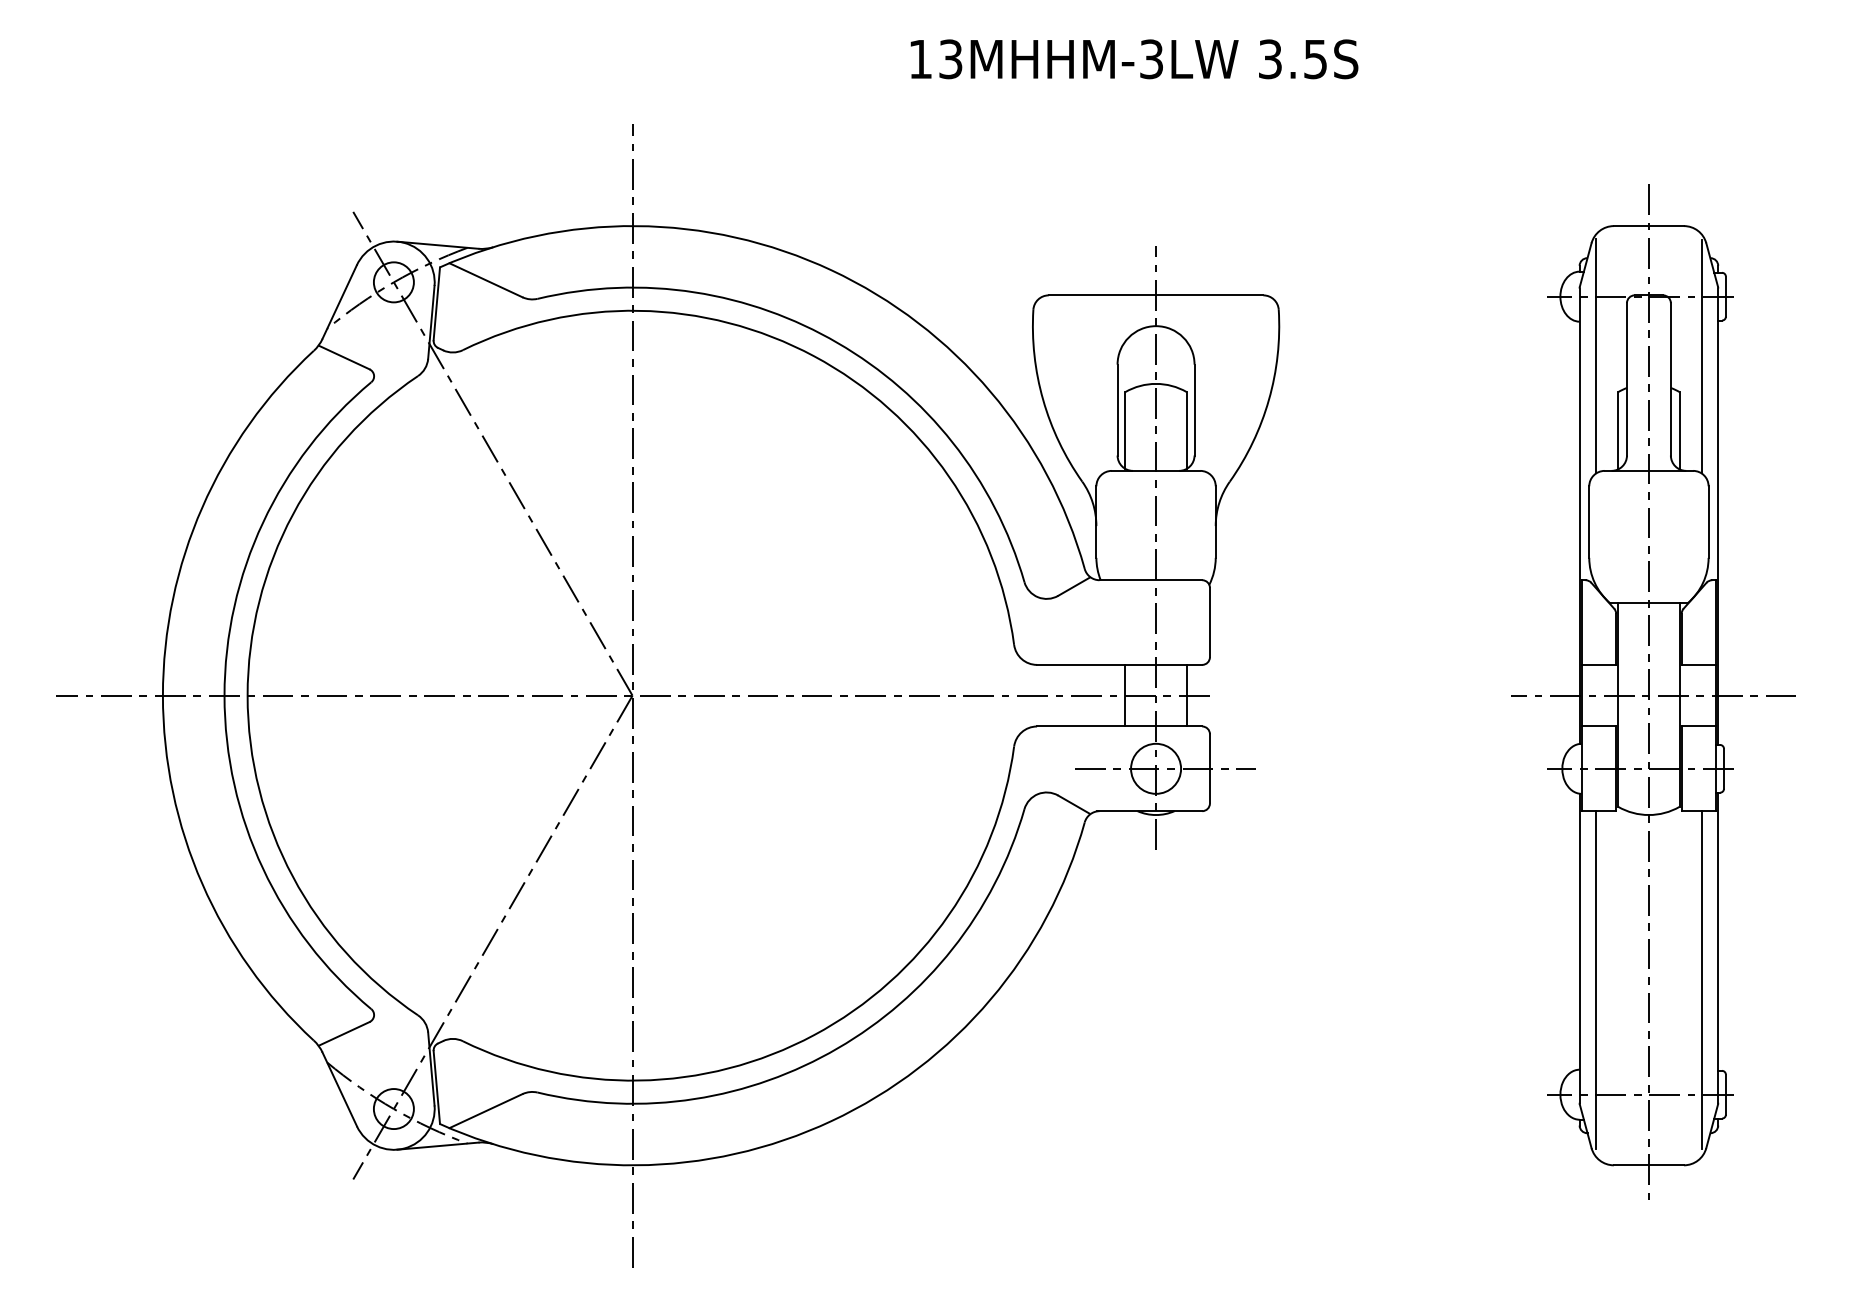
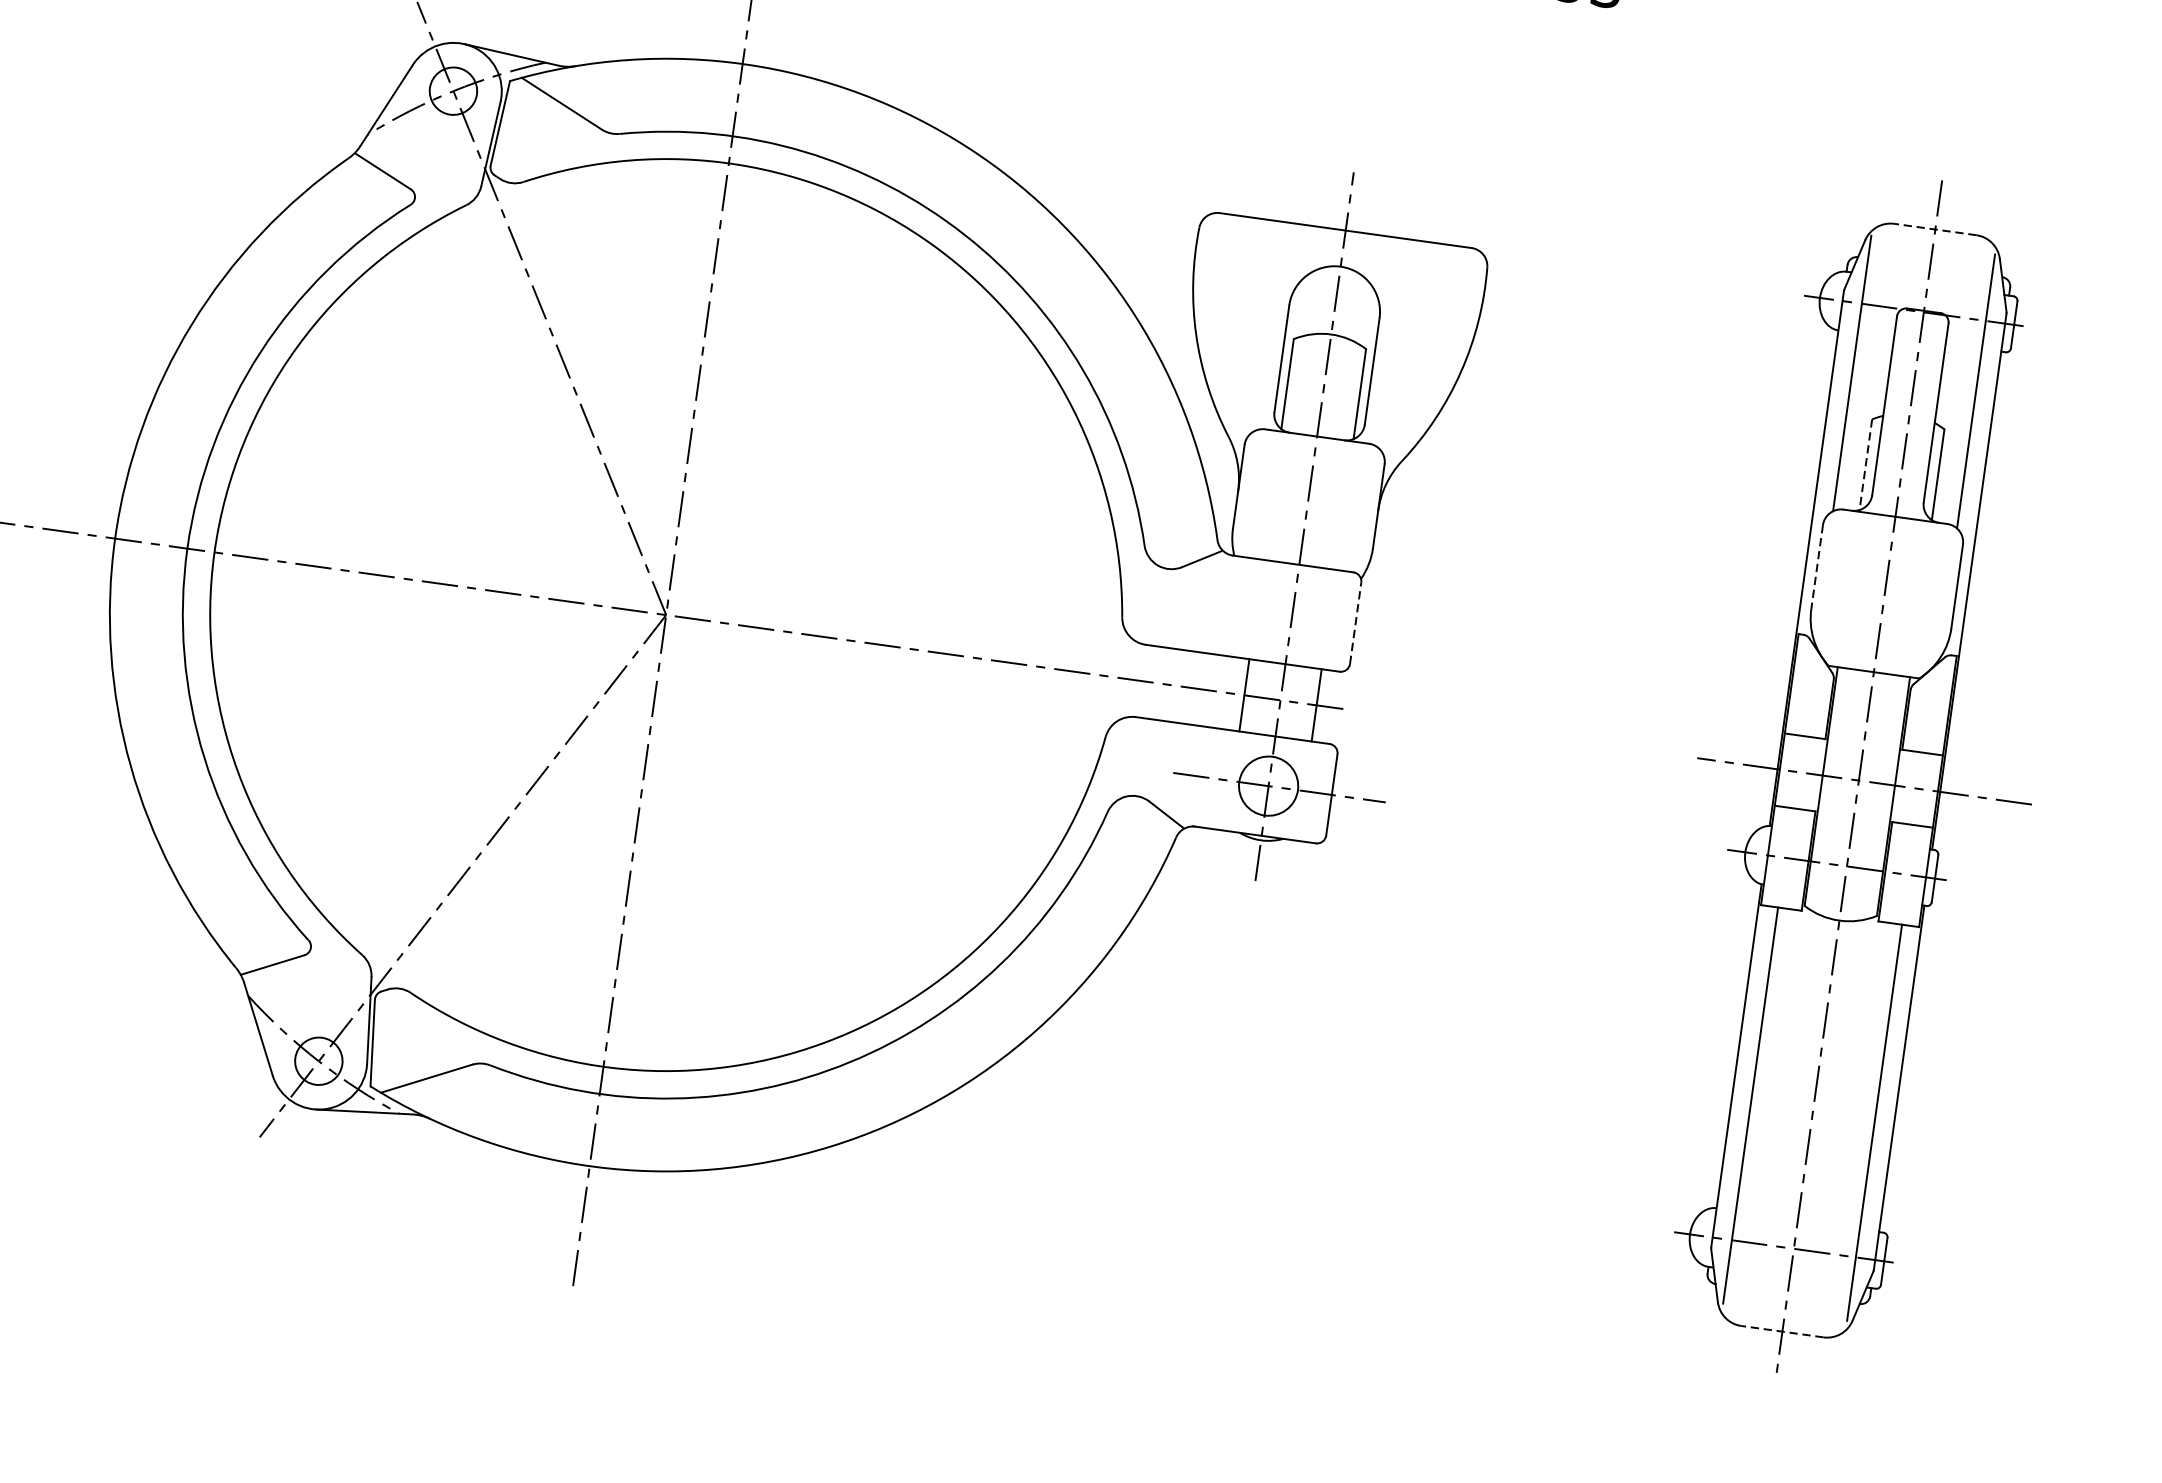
line: (1648, 226) -> (1934, 229), solid -> dashed
line: (1618, 430) -> (1866, 464), solid -> dashed
line: (1589, 522) -> (1817, 567), solid -> dashed
line: (1209, 622) -> (1355, 623), solid -> dashed
line: (1648, 1165) -> (1781, 1331), solid -> dashed

